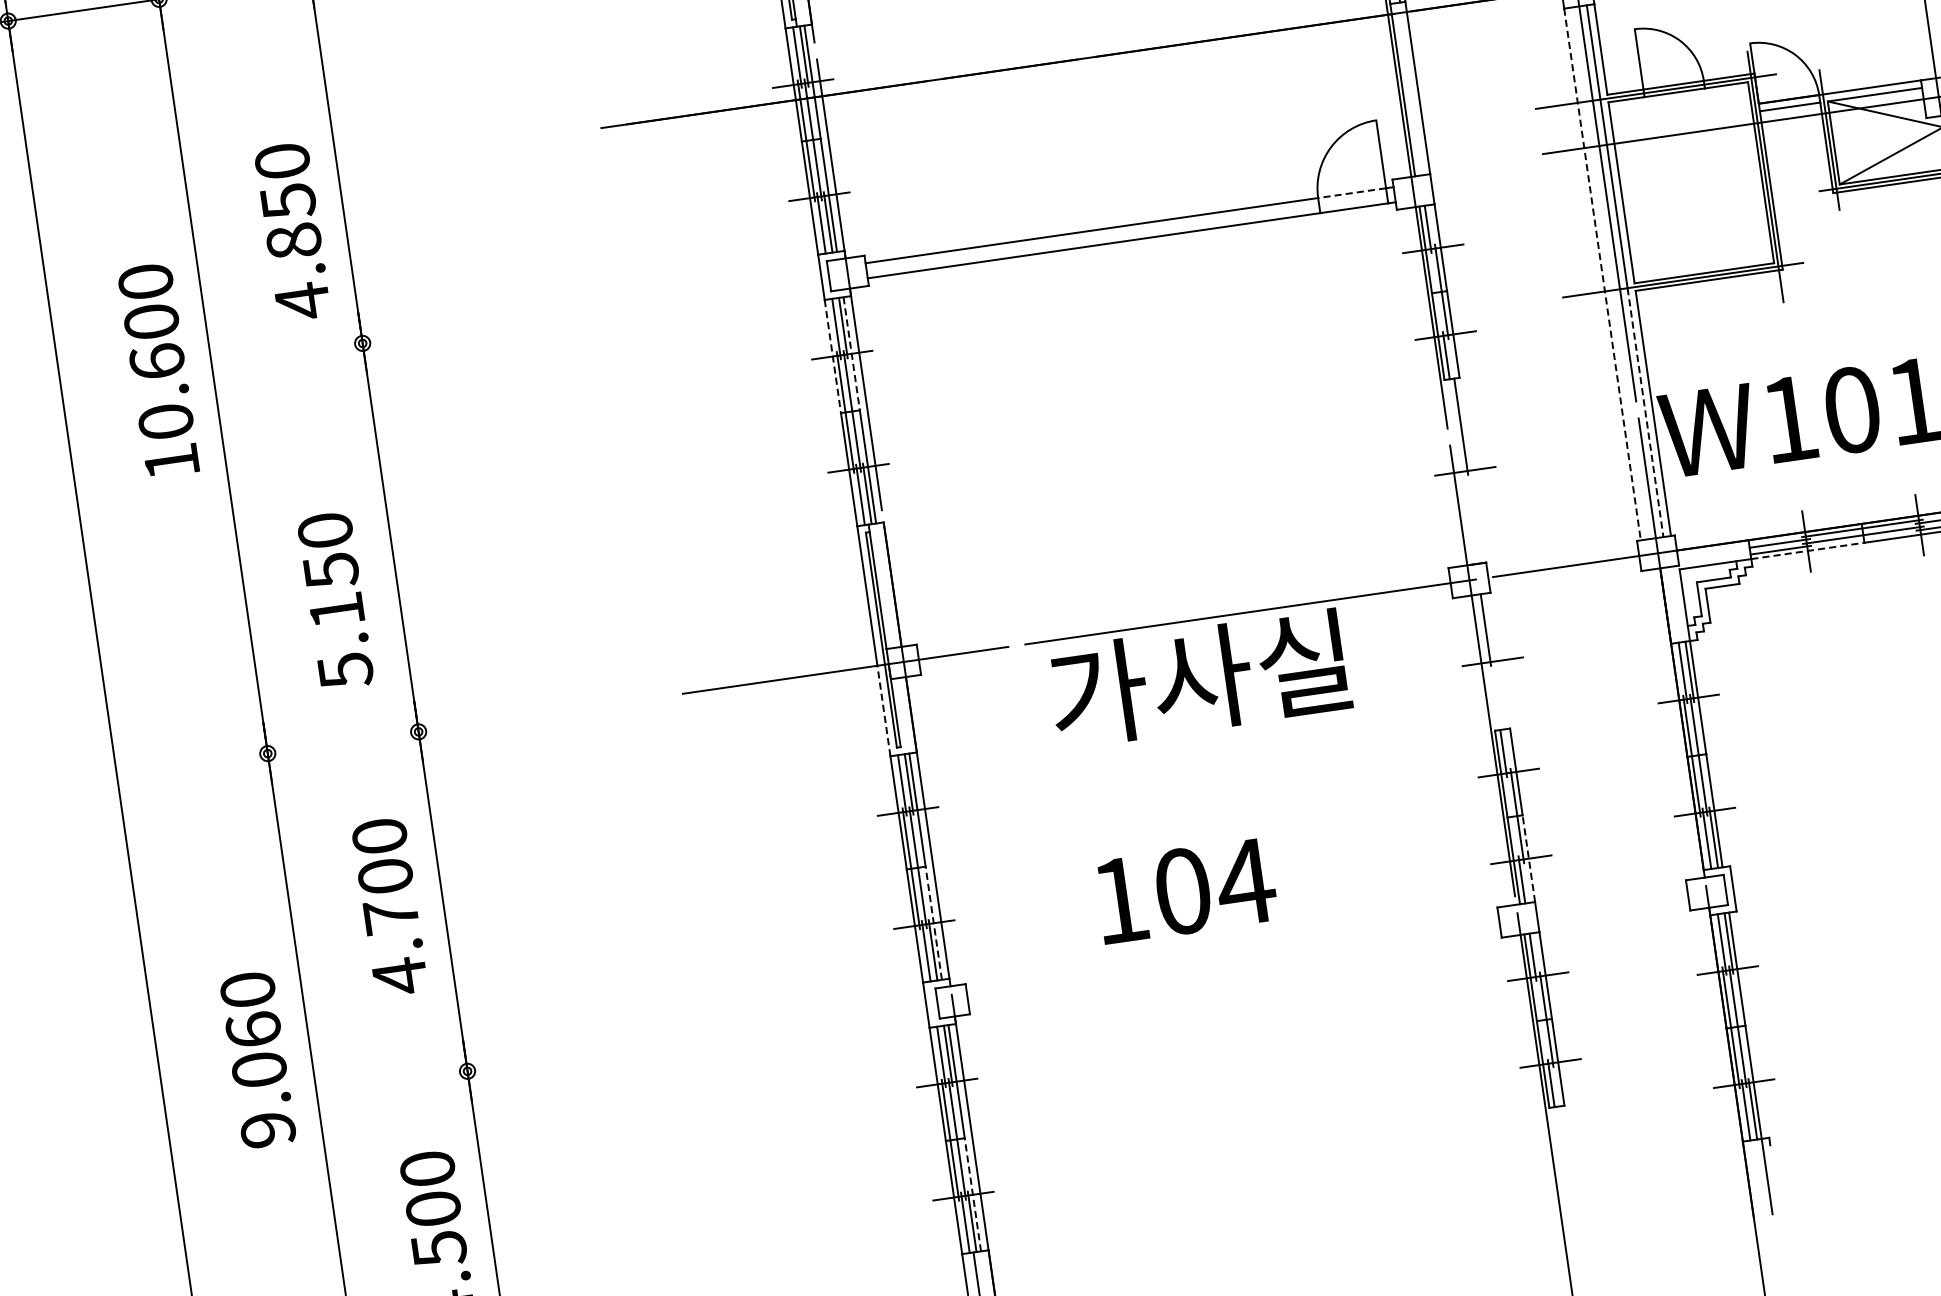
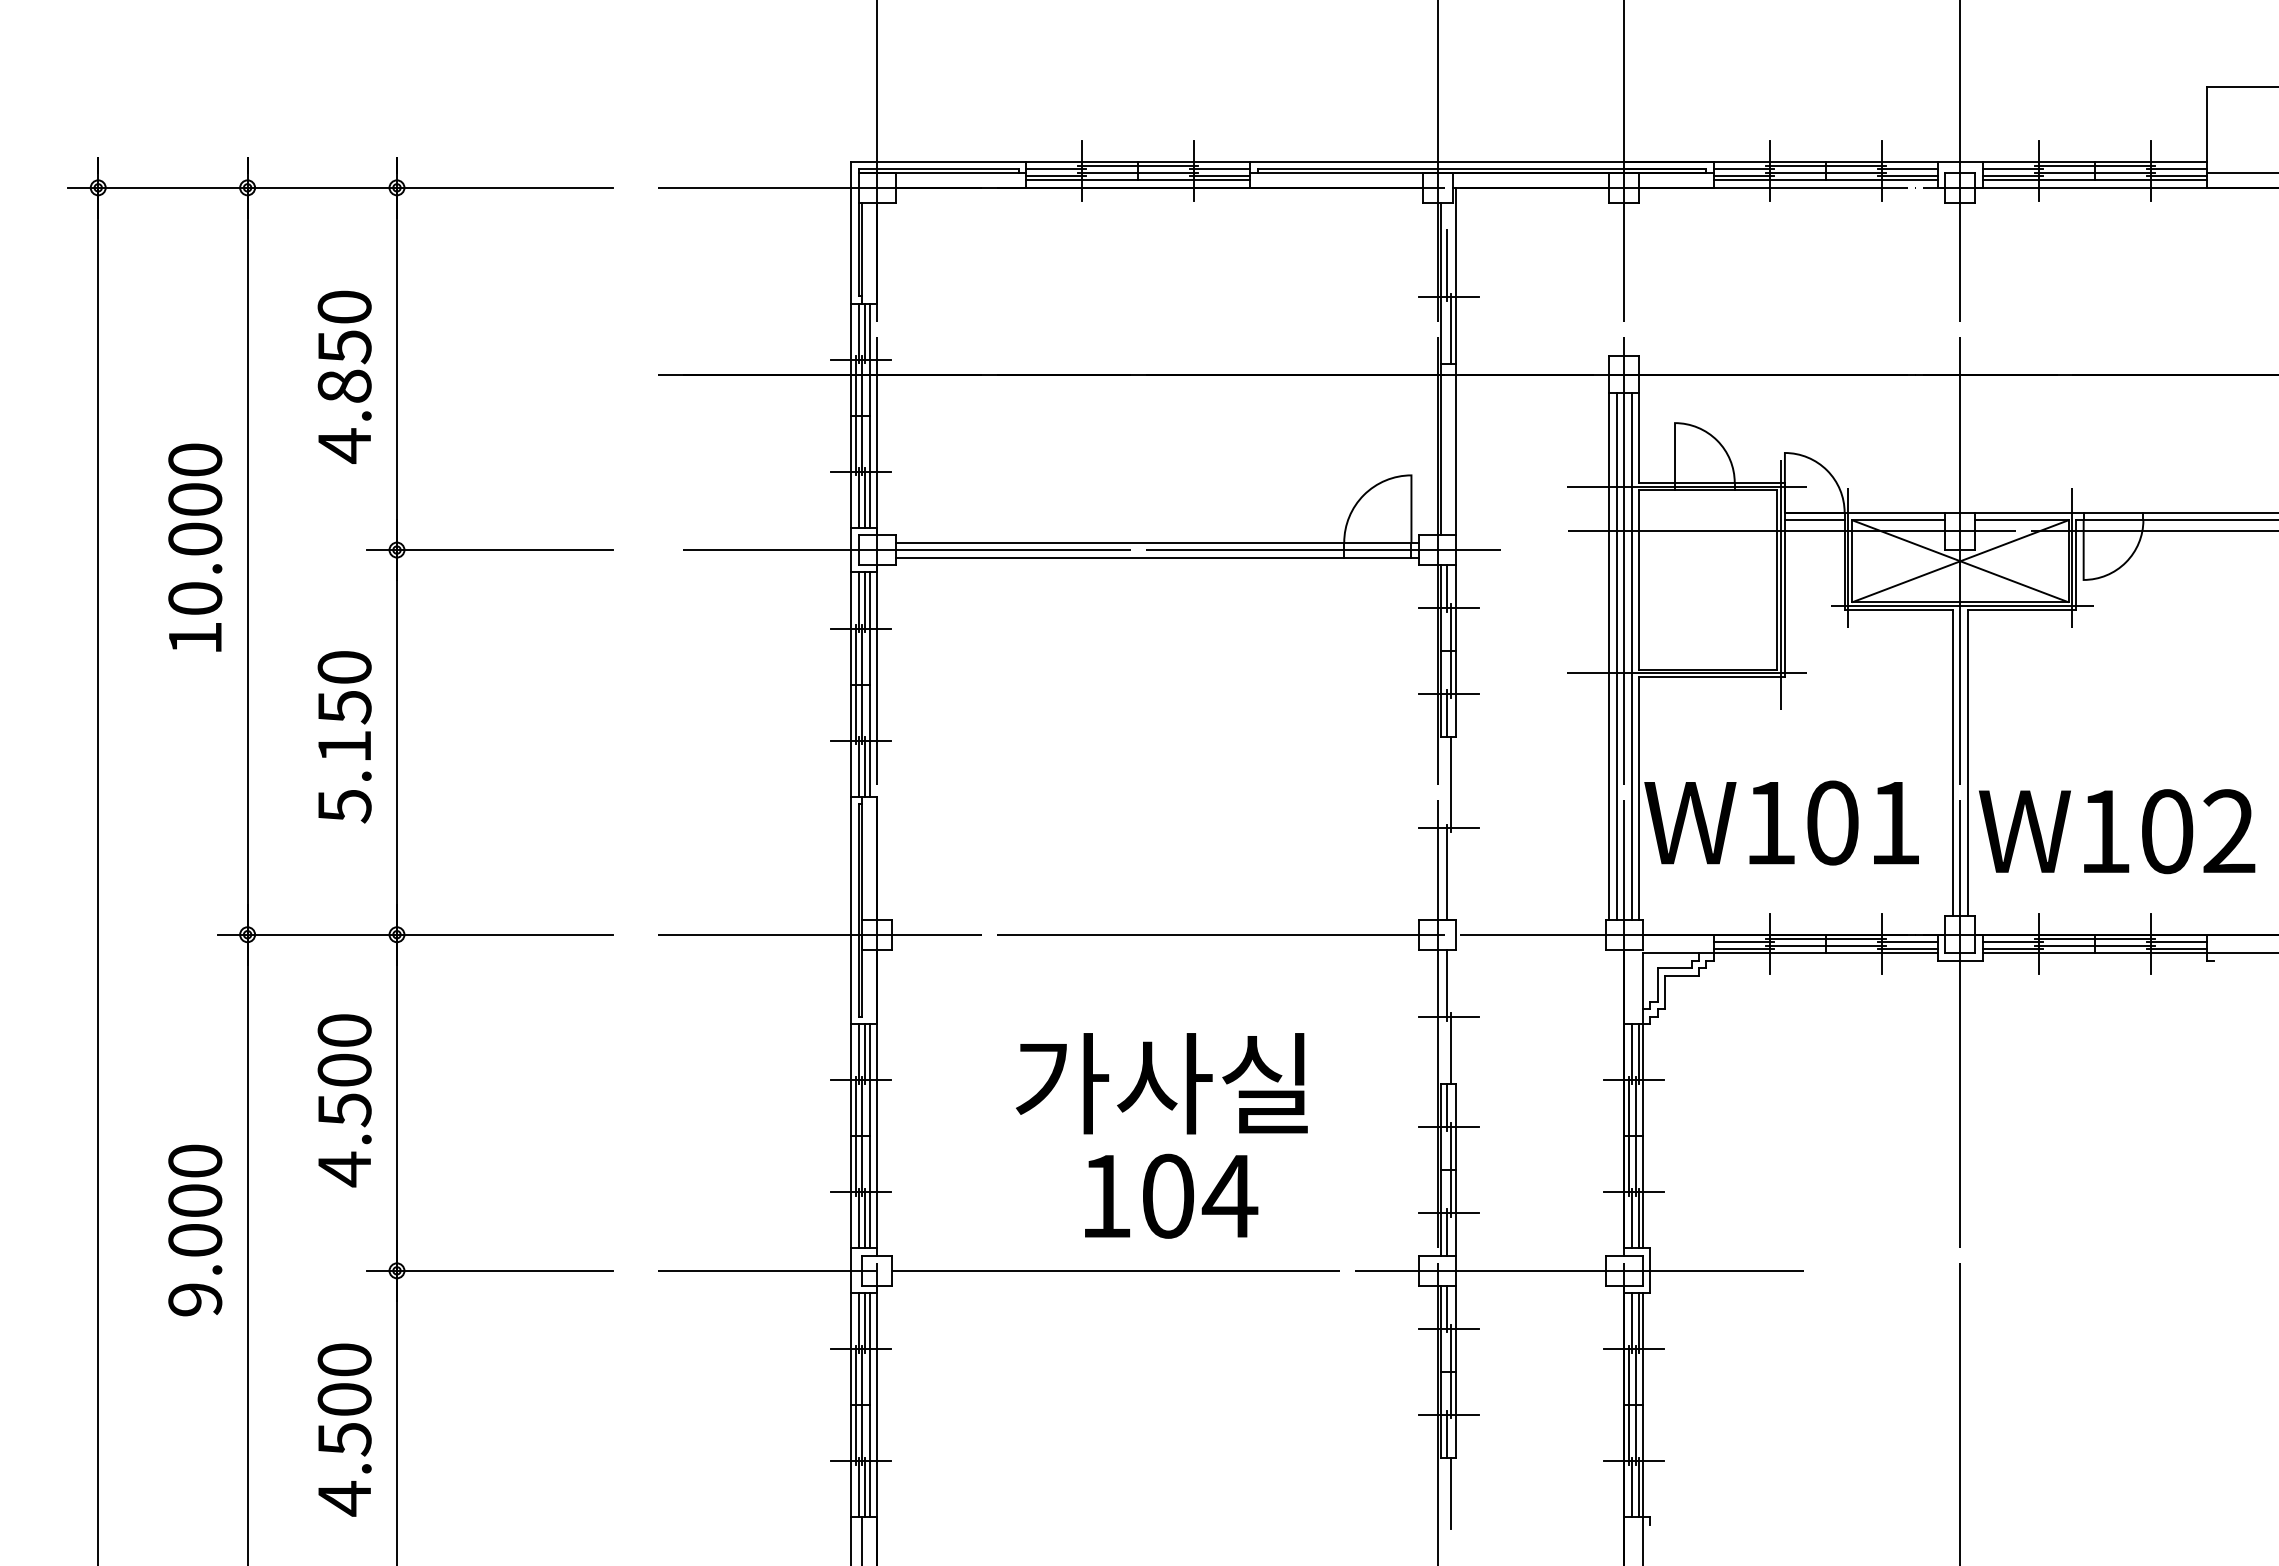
line: (1351, 193) -> (1377, 542), dashed -> solid
text: (292, 231) -> (344, 376), moved
line: (1064, 242) -> (1091, 550), added
line: (1609, 273) -> (1616, 656), added
line: (1602, 275) -> (1609, 657), dashed -> solid
line: (456, 330) -> (489, 550), added
line: (851, 354) -> (869, 629), dashed -> solid
line: (833, 357) -> (851, 629), dashed -> solid
text: (157, 361) -> (195, 538), 10.600 -> 10.000
line: (1645, 413) -> (1631, 797), dashed -> solid
line: (1469, 515) -> (1446, 871), added
line: (1808, 550) -> (1770, 953), dashed -> solid
text: (335, 601) -> (344, 737), moved
text: (1199, 678) -> (1161, 1083), moved
line: (1500, 693) -> (1451, 1048), added
line: (884, 710) -> (851, 979), dashed -> solid
line: (436, 729) -> (414, 934), added
line: (1529, 858) -> (1456, 1212), dashed -> solid
text: (1186, 890) -> (1171, 1195), moved
text: (391, 917) -> (344, 1110), 4.700 -> 4.500
line: (933, 922) -> (869, 1191), dashed -> solid
line: (1309, 949) -> (1230, 1270), added
text: (253, 1029) -> (195, 1200), 9.060 -> 9.000
line: (560, 1057) -> (489, 1270), added
line: (1564, 1141) -> (1451, 1492), added
line: (972, 1194) -> (869, 1460), dashed -> solid

